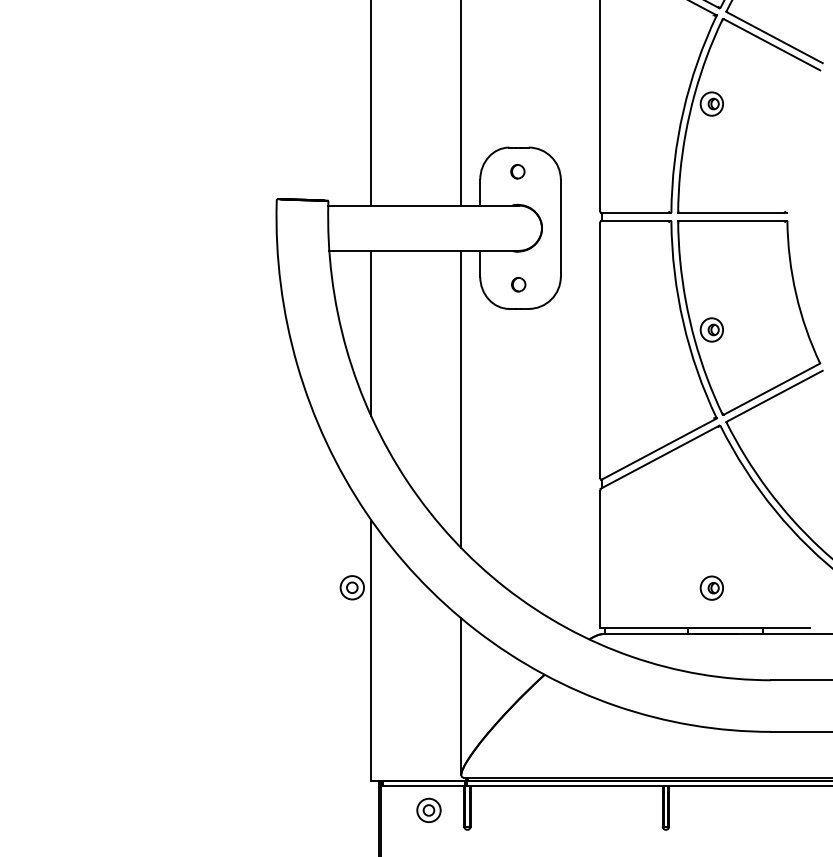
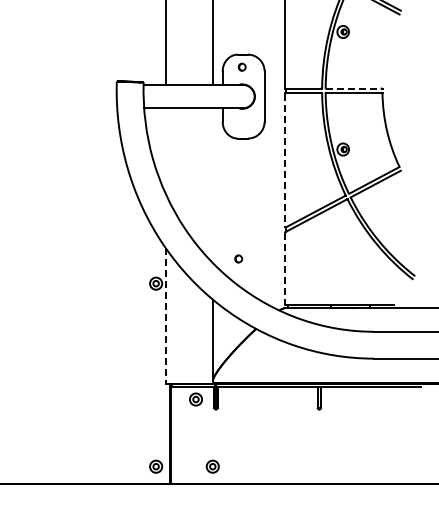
line: (733, 212) -> (354, 88), solid -> dashed
part: (518, 283) -> (238, 258), moved
line: (370, 333) -> (165, 151), removed
line: (600, 351) -> (285, 160), solid -> dashed
line: (460, 399) -> (212, 185), removed
line: (600, 558) -> (285, 268), solid -> dashed
part: (710, 587) -> (342, 283), removed
line: (370, 650) -> (165, 316), solid -> dashed

